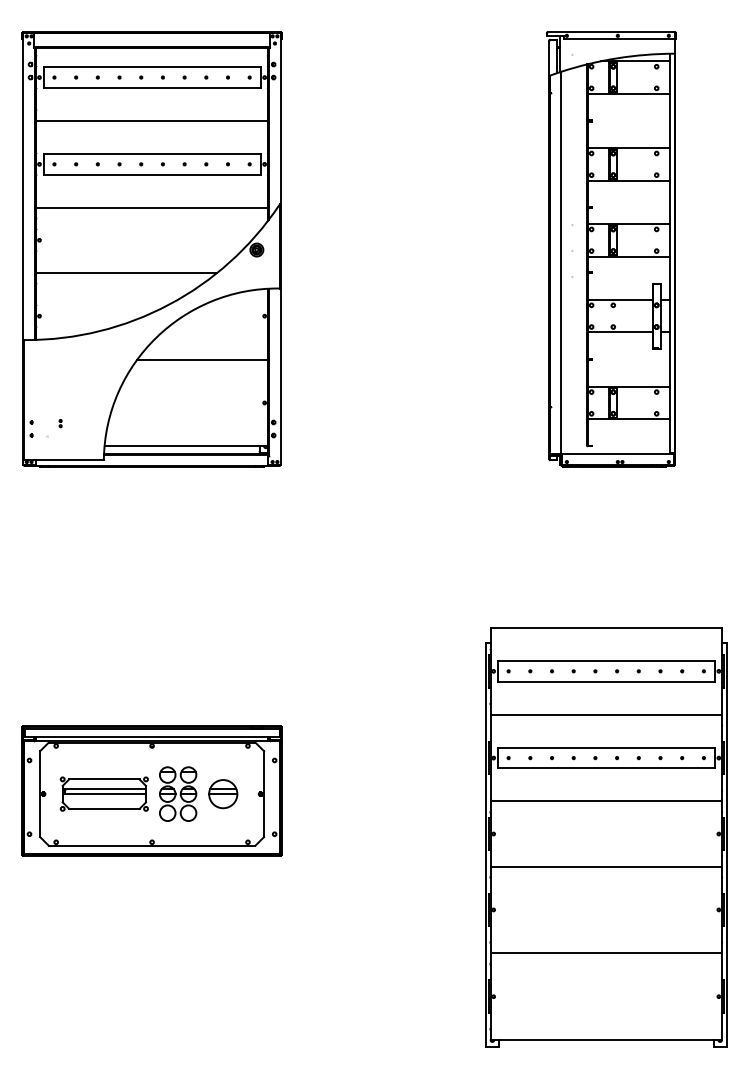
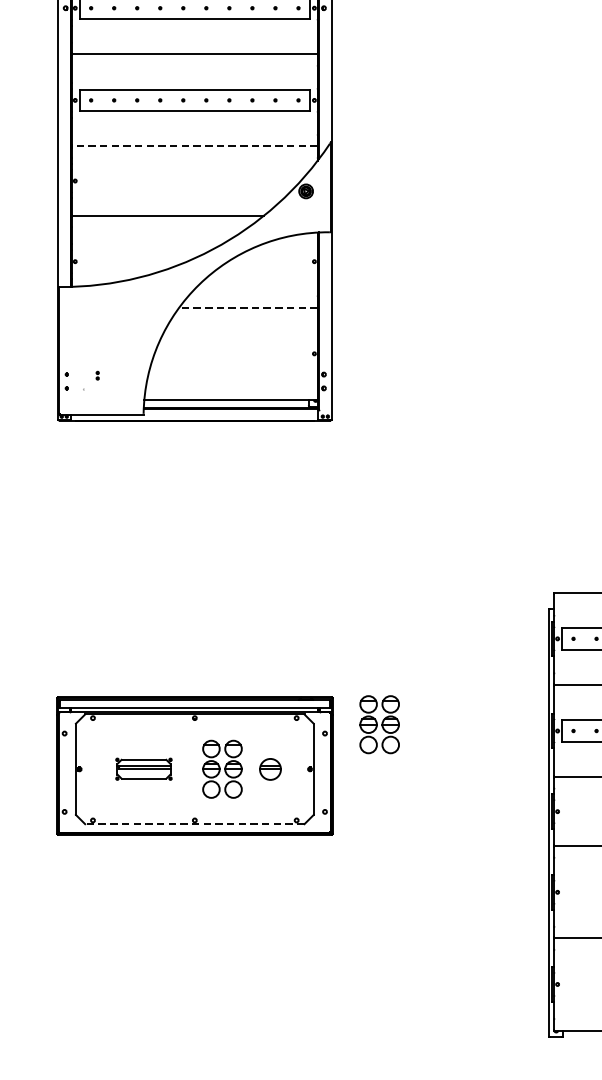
line: (152, 207) -> (195, 146), solid -> dashed
line: (202, 359) -> (248, 307), solid -> dashed
part: (326, 751) -> (380, 724), added
part: (103, 793) -> (143, 768), size x0.6
part: (223, 794) -> (270, 769), size x0.7
line: (151, 845) -> (194, 823), solid -> dashed

